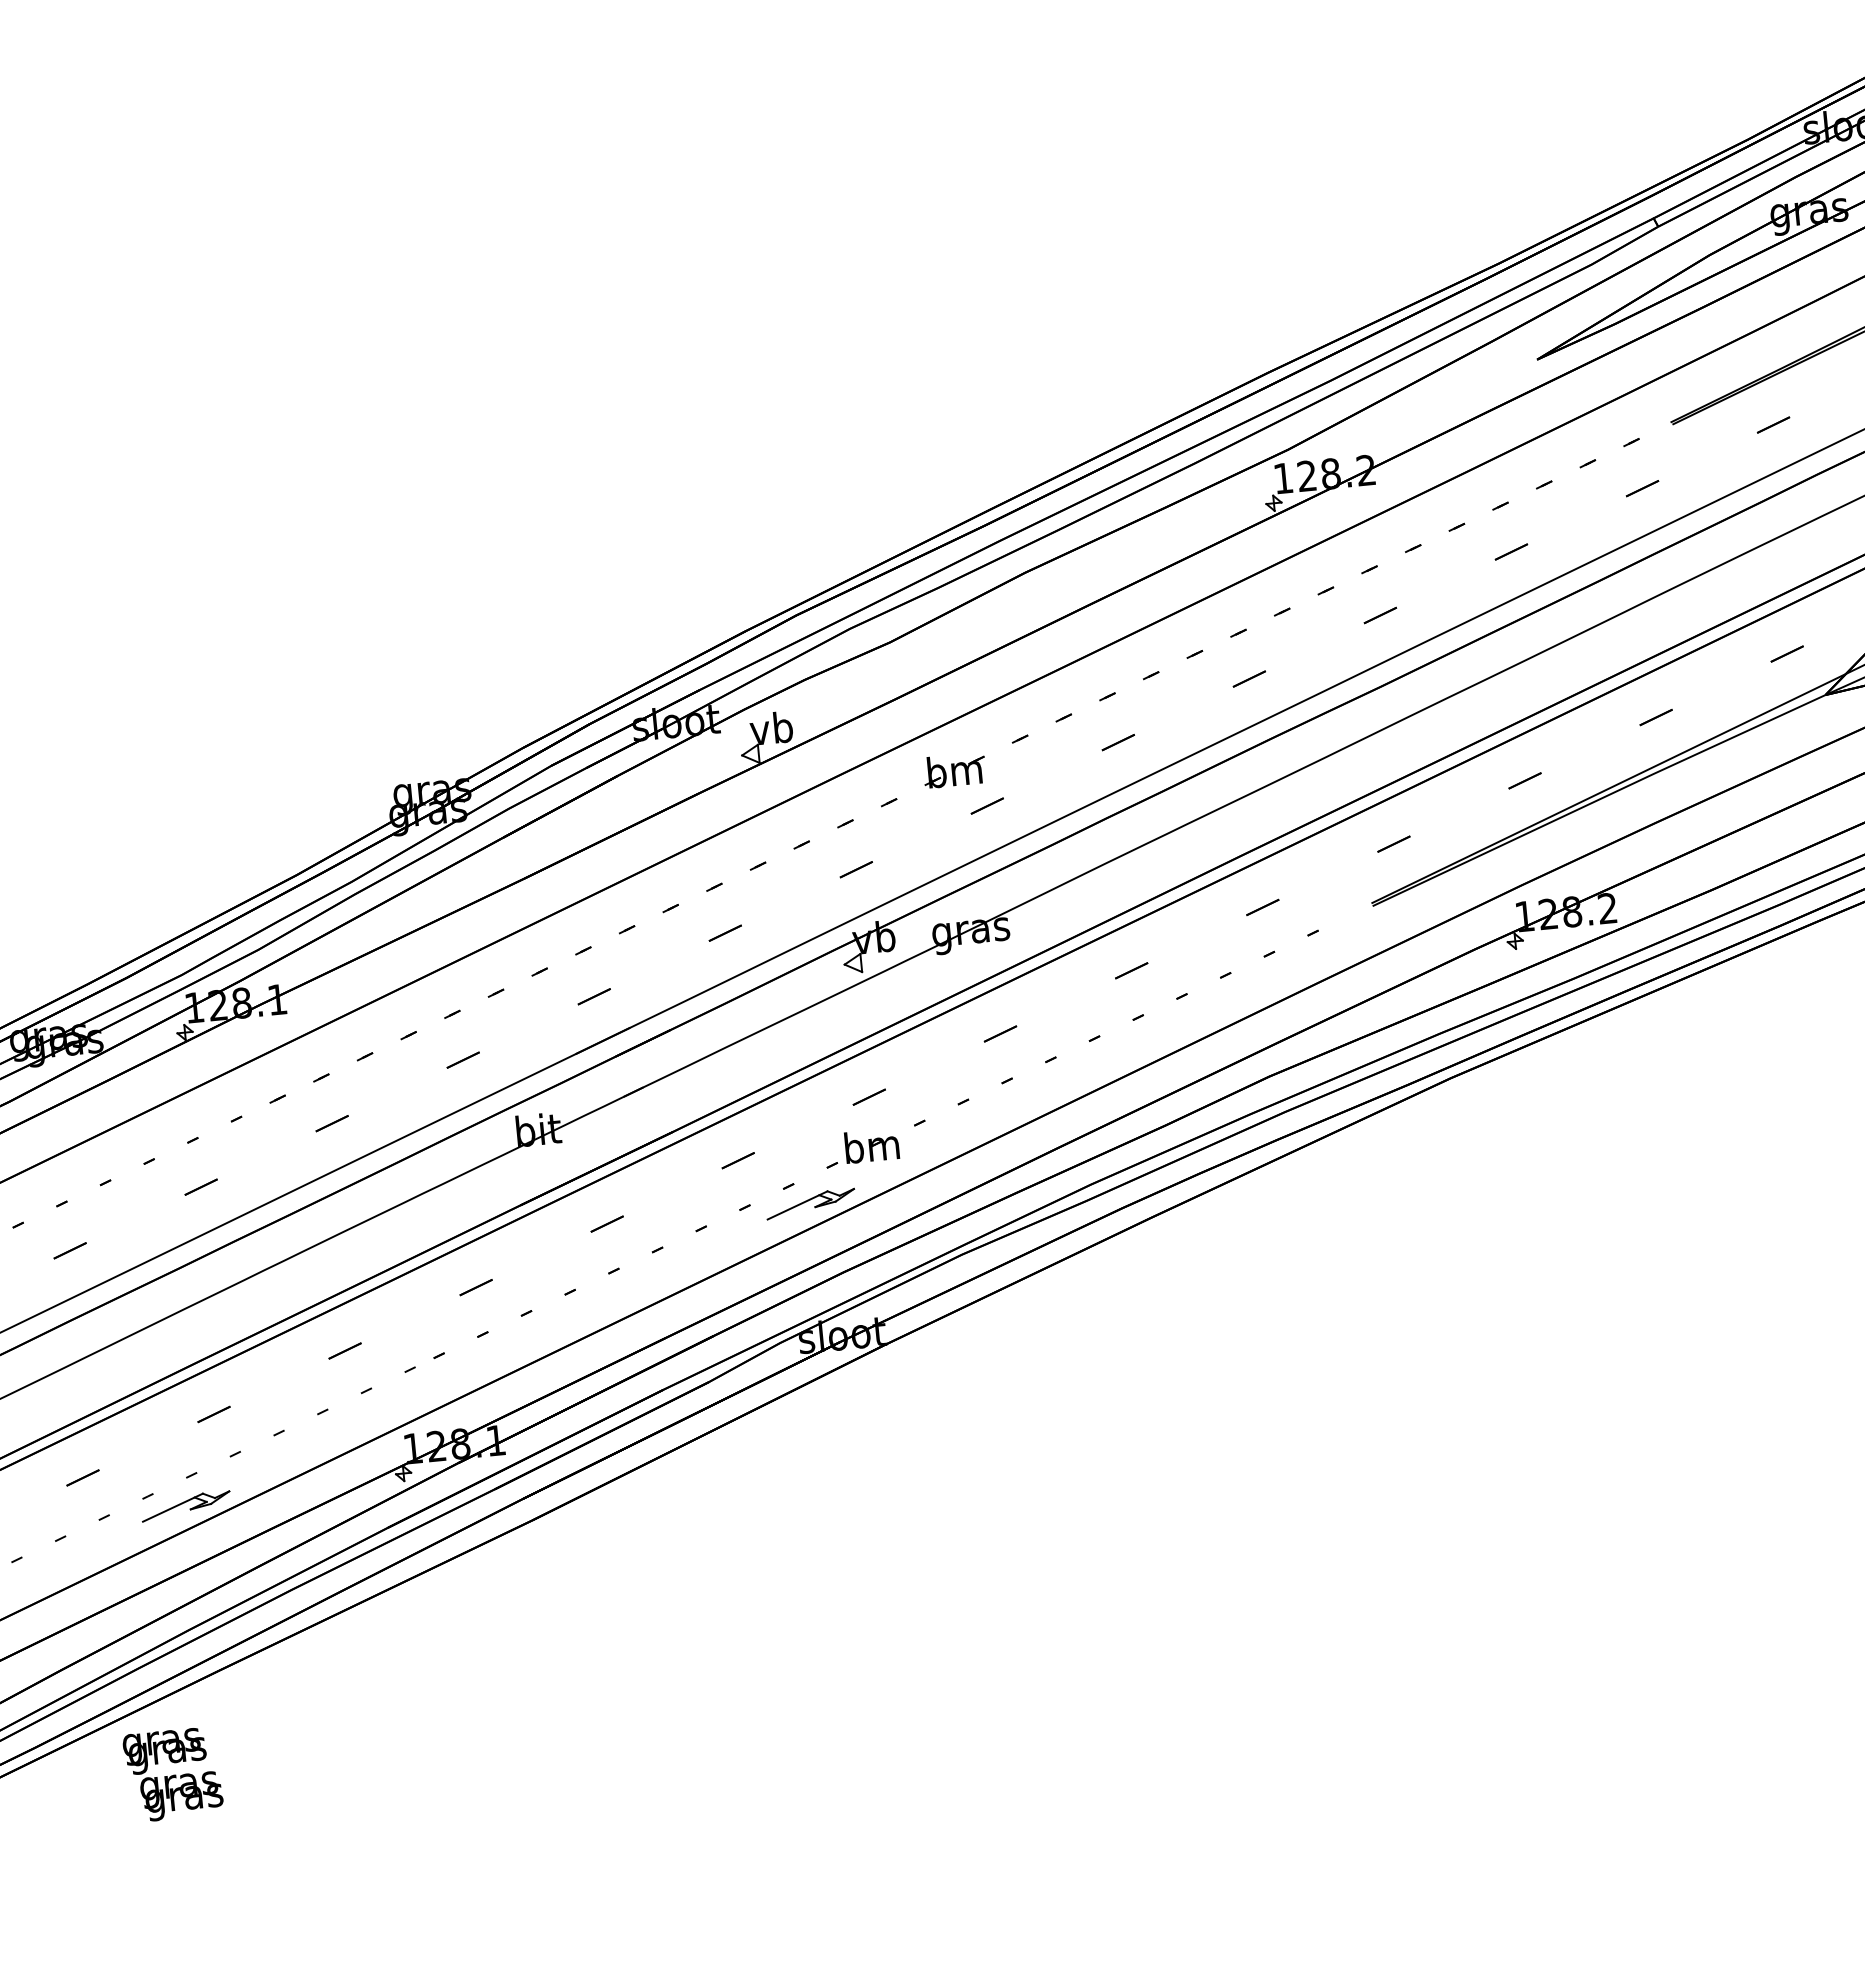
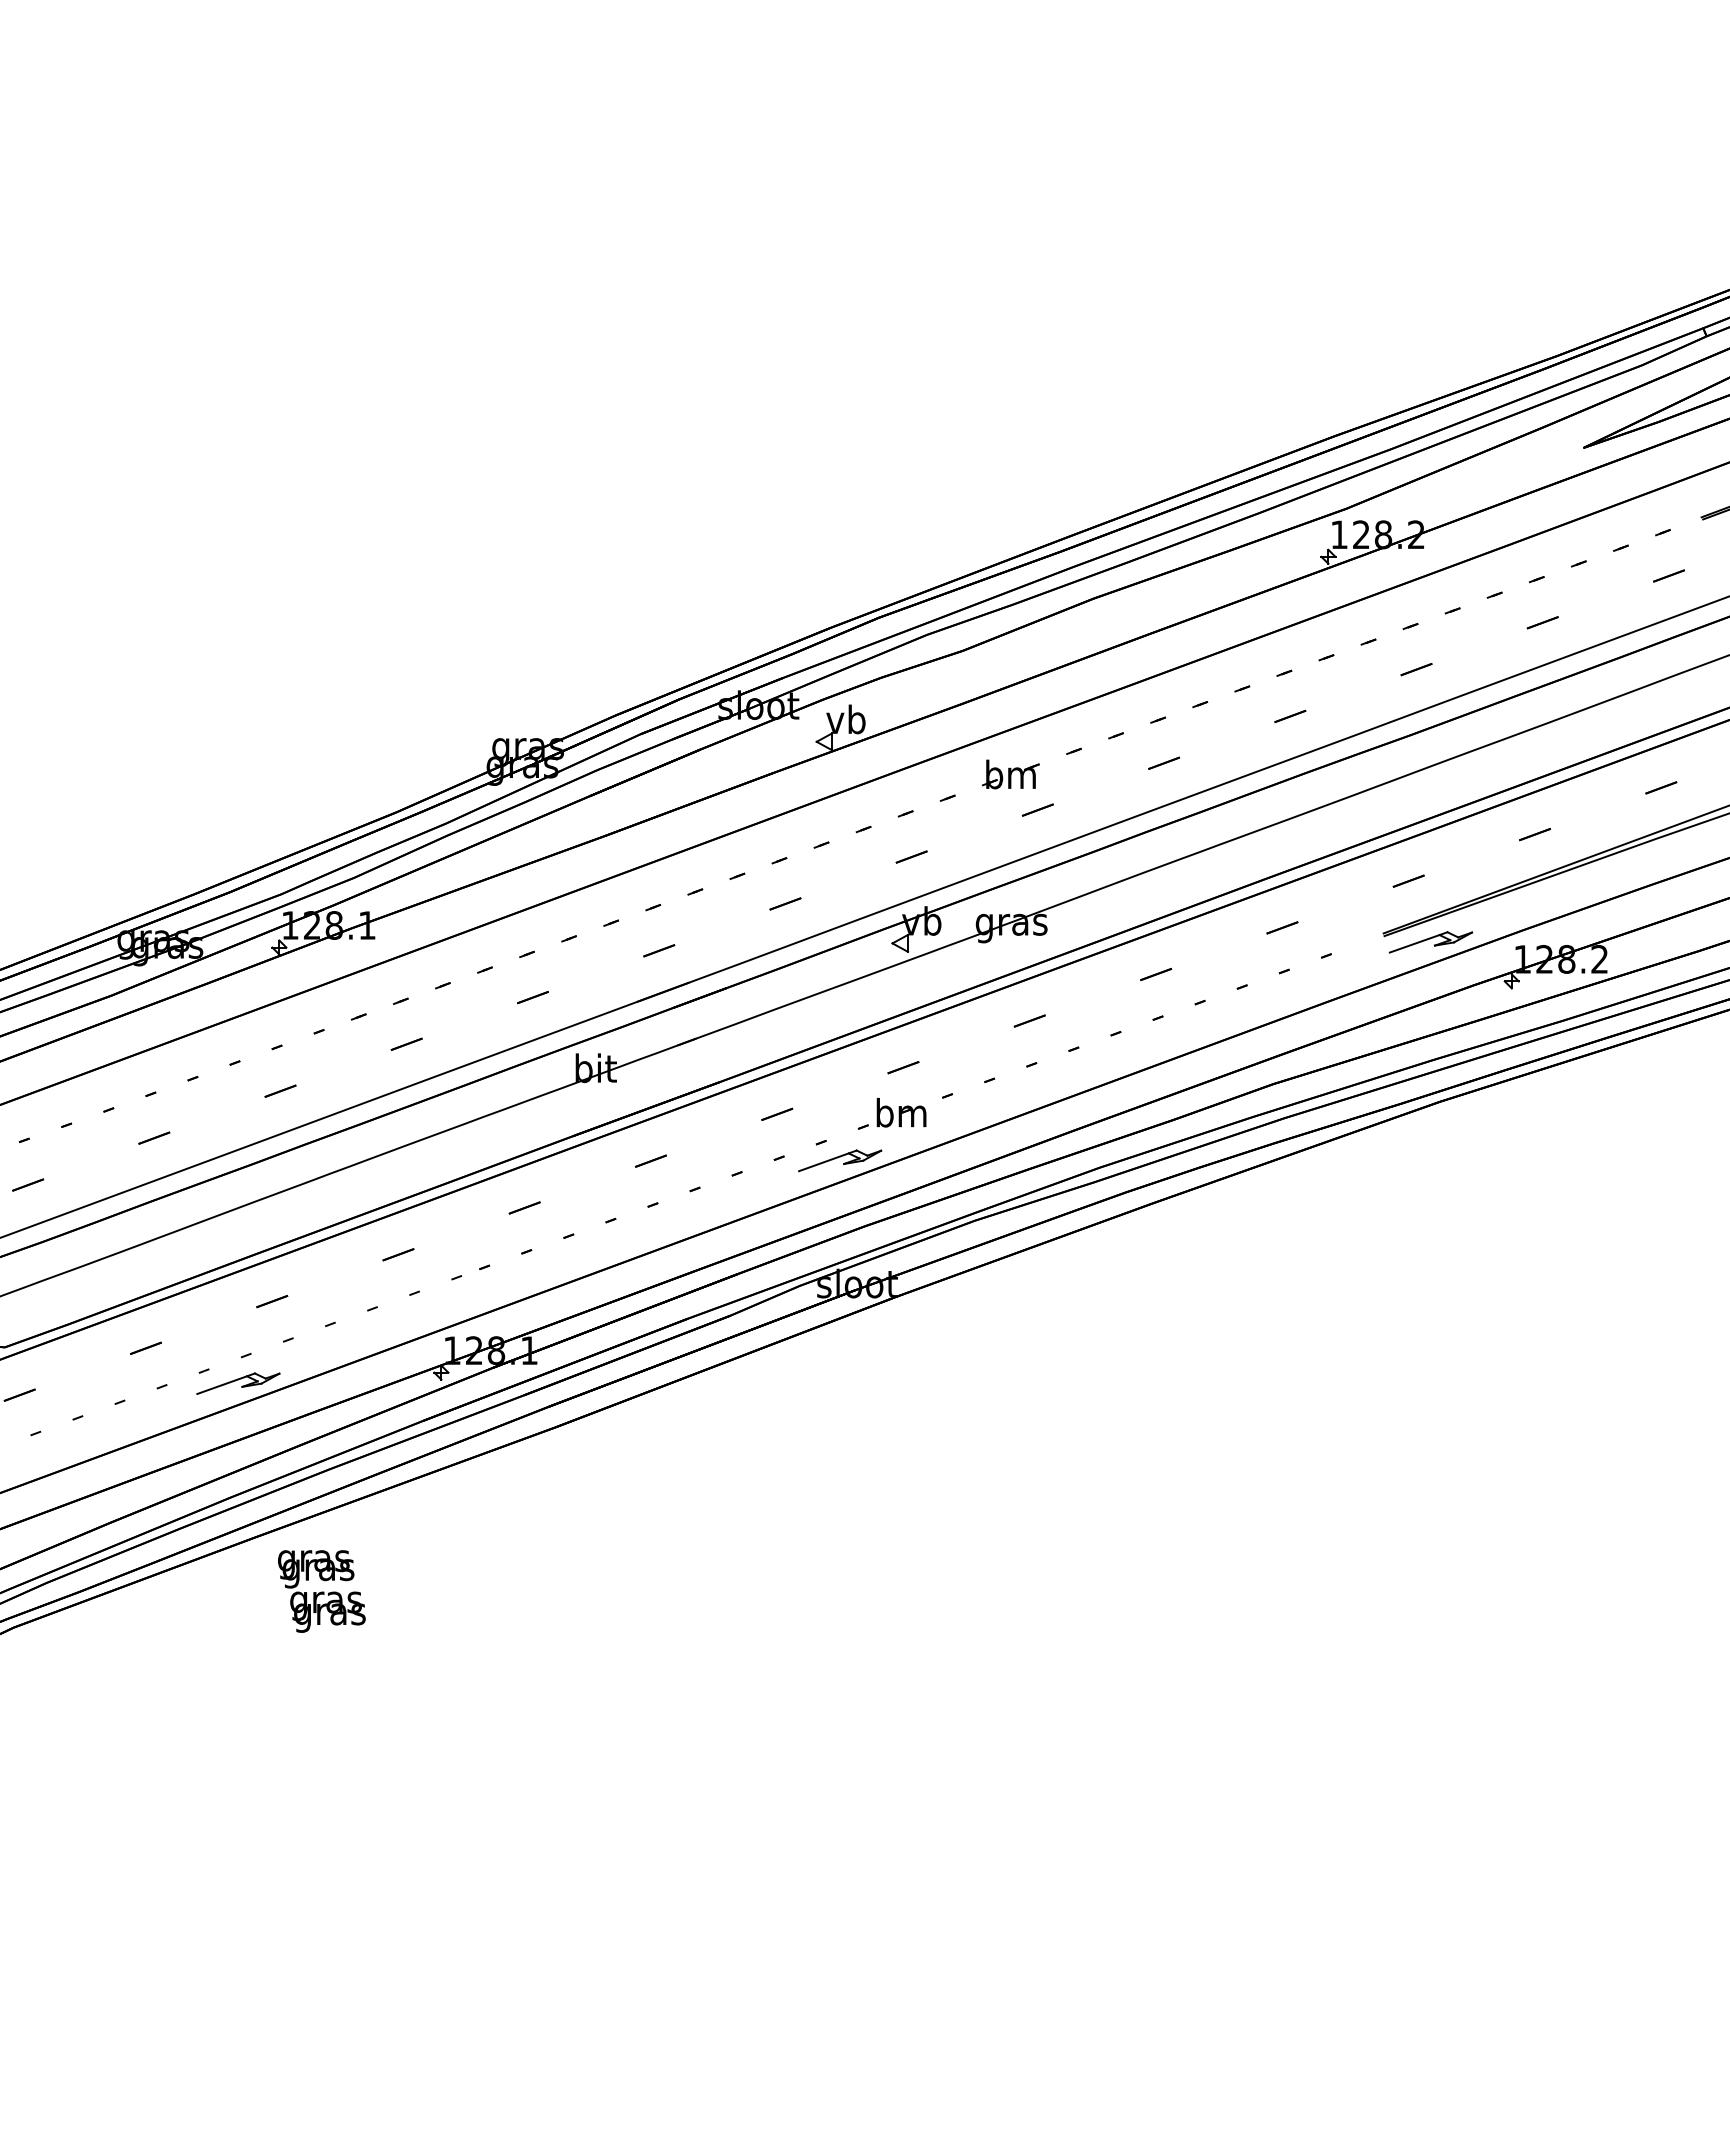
part: (1423, 907) -> (1430, 942), added
text: (172, 1774) -> (321, 1591), moved

